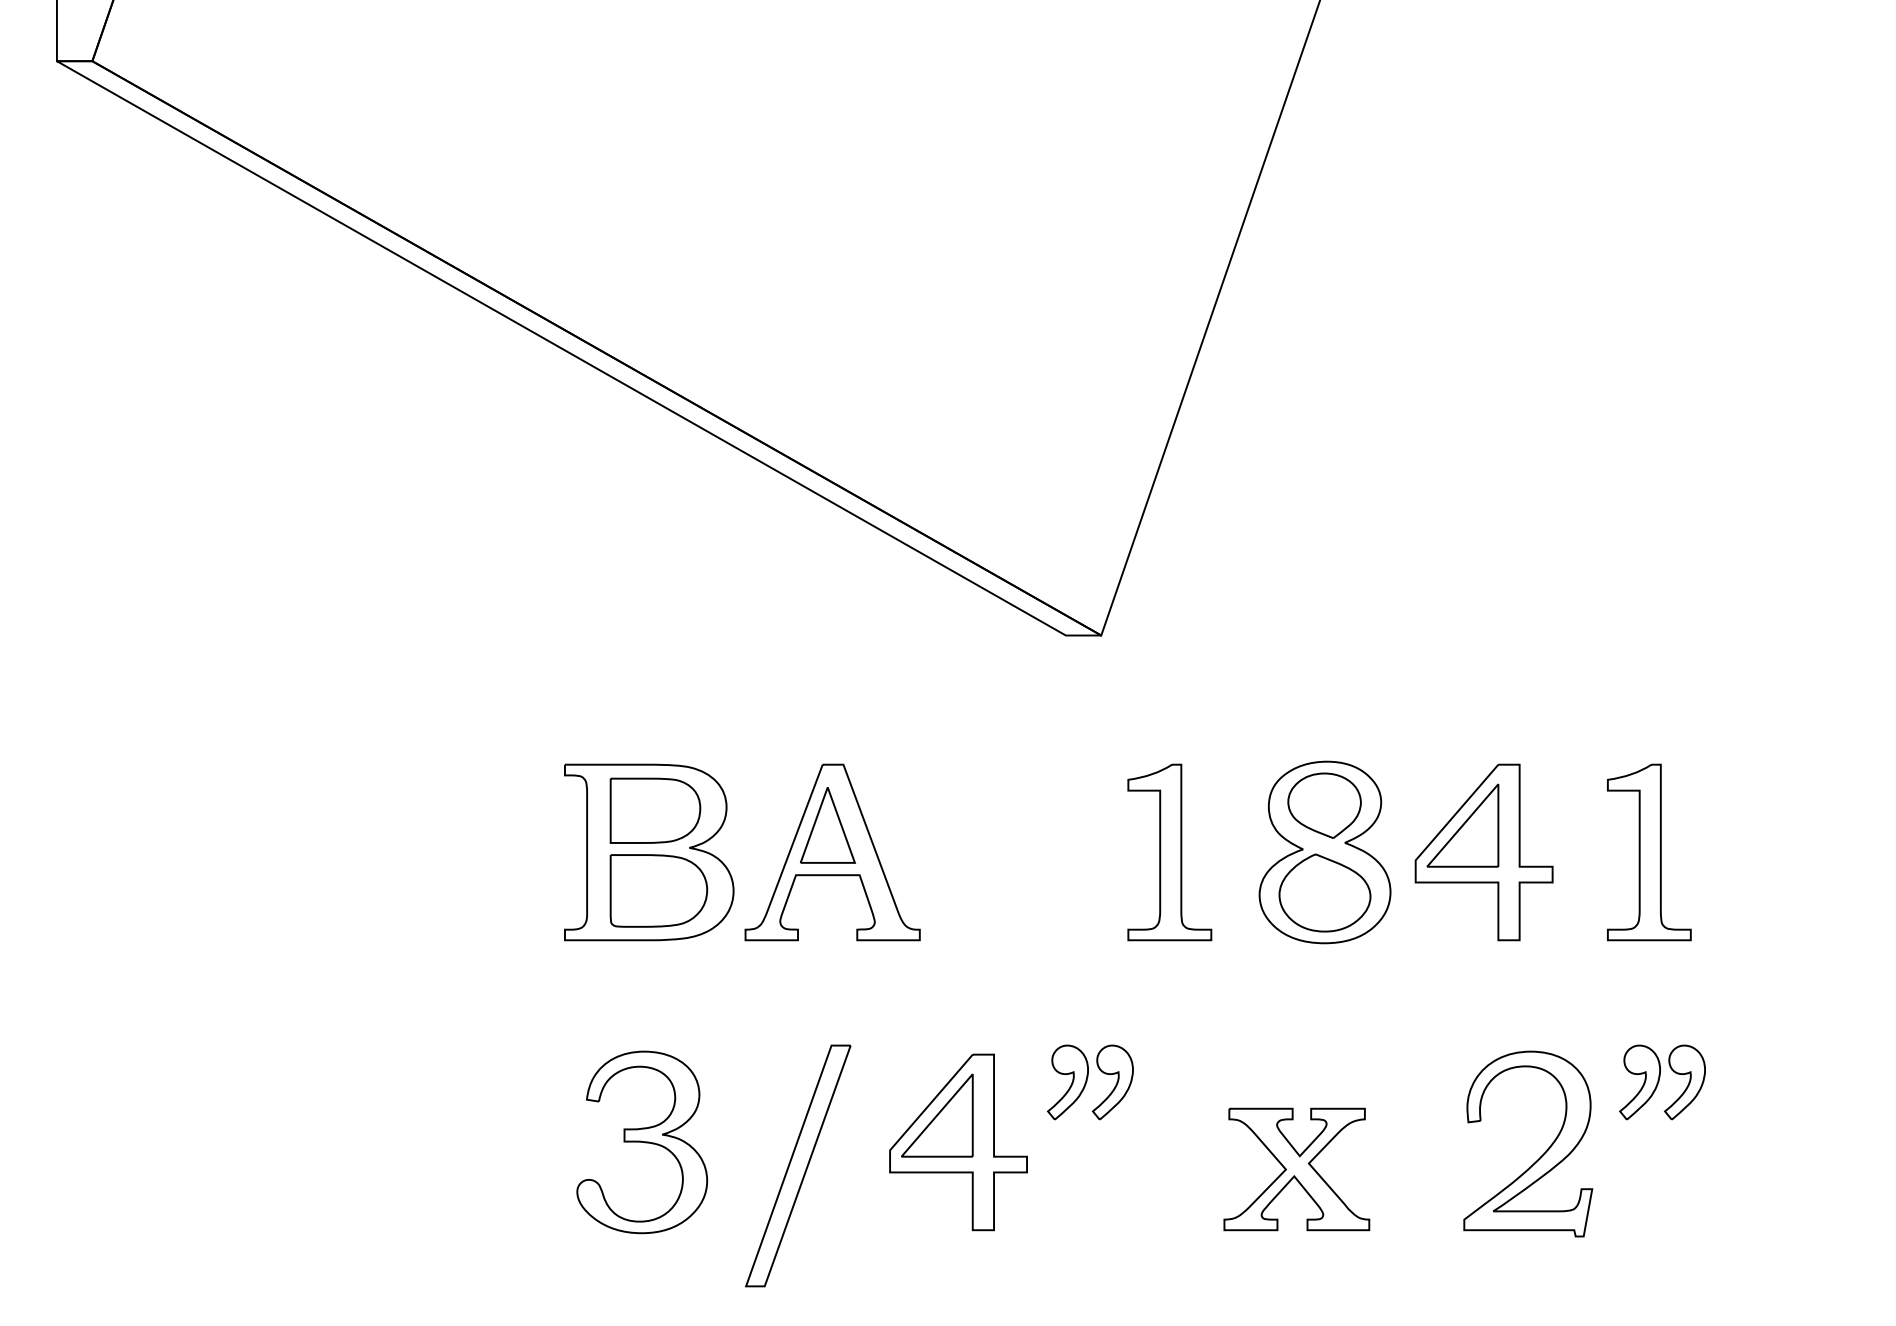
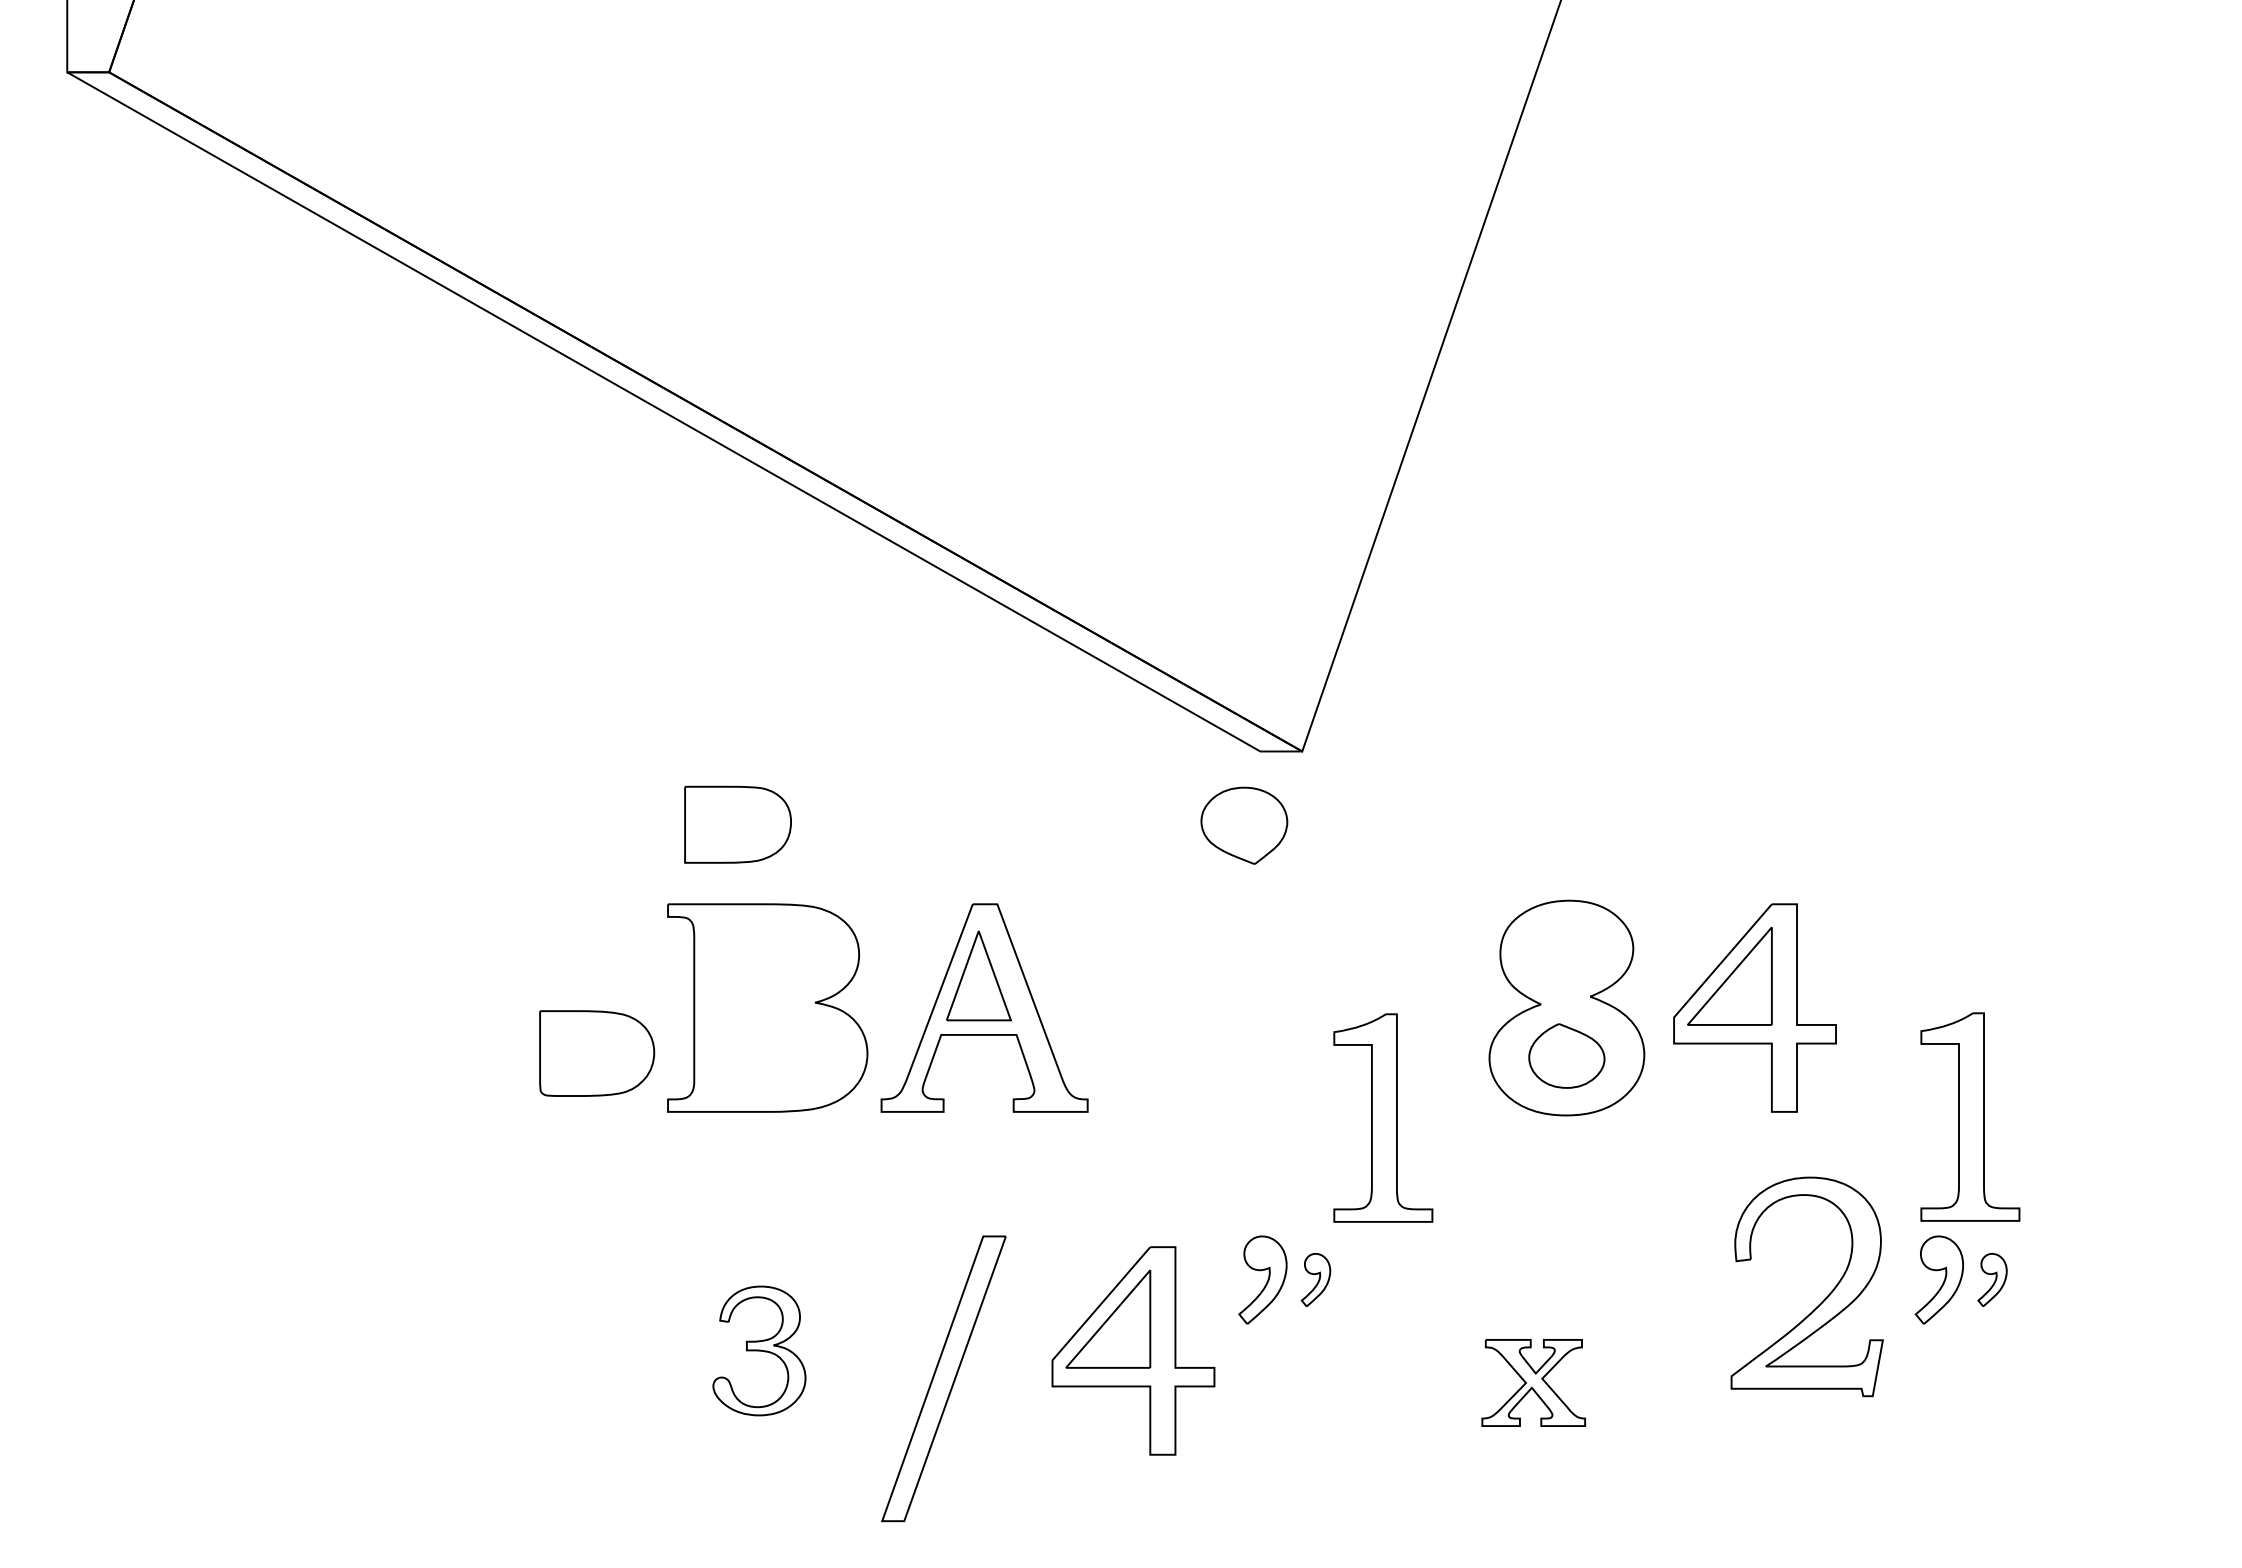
part: (1324, 805) -> (1244, 825), moved
part: (654, 810) -> (737, 824), moved
part: (1169, 851) -> (1383, 1117), moved
part: (1649, 851) -> (1970, 1116), moved
part: (659, 890) -> (597, 1053), moved
part: (1324, 892) -> (1566, 1055), size x0.7
part: (1112, 1081) -> (1315, 1279), size x0.6
part: (1684, 1081) -> (1992, 1279), size x0.6
part: (642, 1142) -> (759, 1350), size x0.6
part: (1540, 1156) -> (1821, 1301), moved
part: (1296, 1169) -> (1533, 1382), size x0.6

